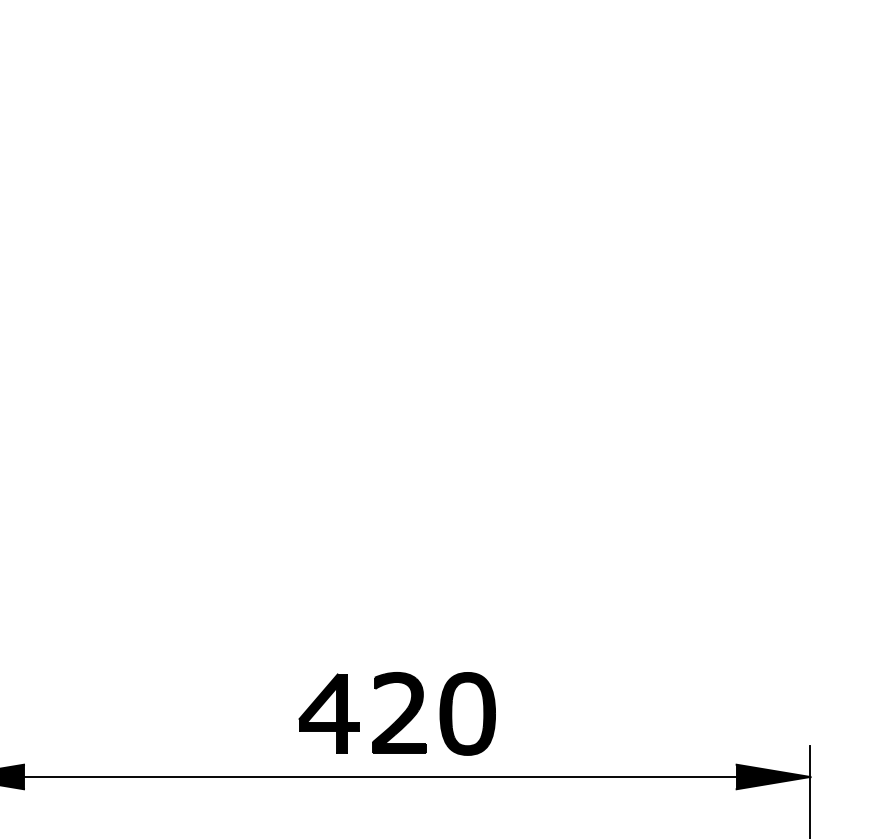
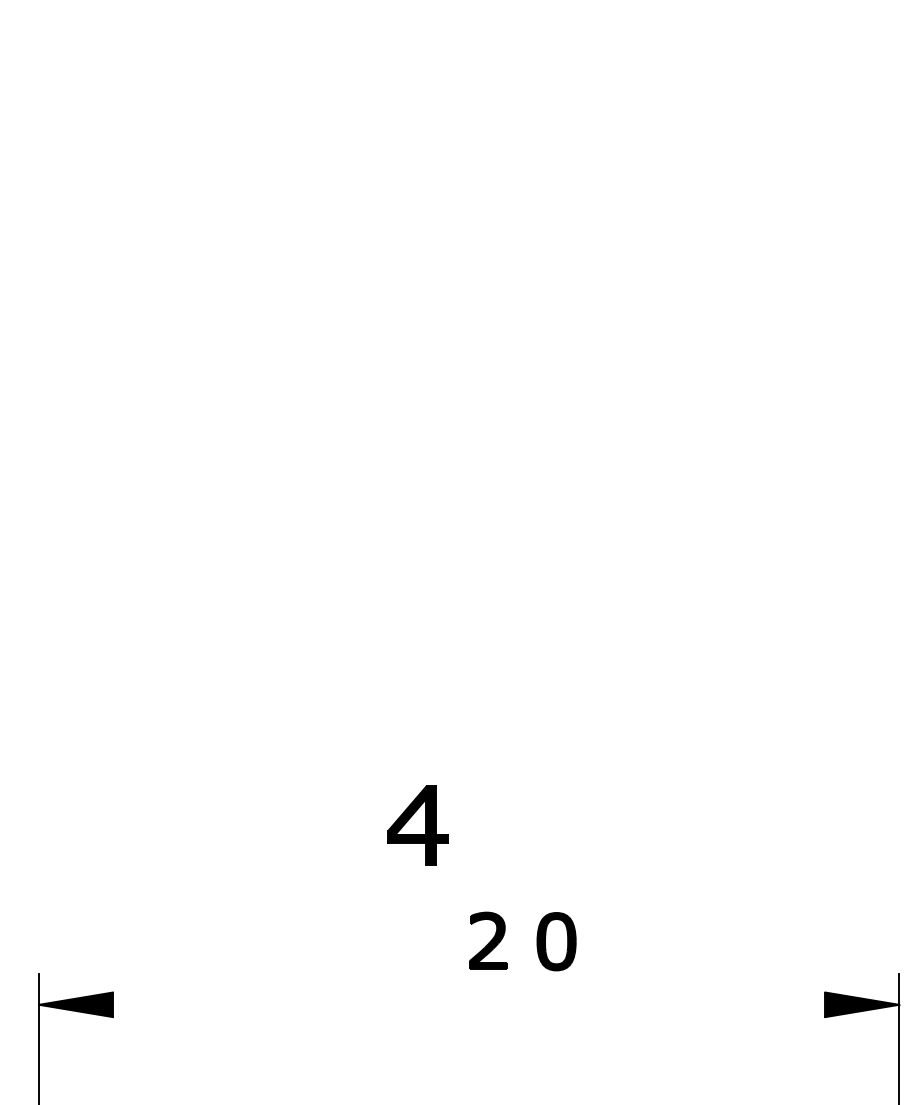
part: (399, 712) -> (488, 940), size x0.7
part: (328, 713) -> (417, 825), moved
part: (467, 713) -> (556, 941), size x0.7
line: (379, 776) -> (468, 1004), removed

